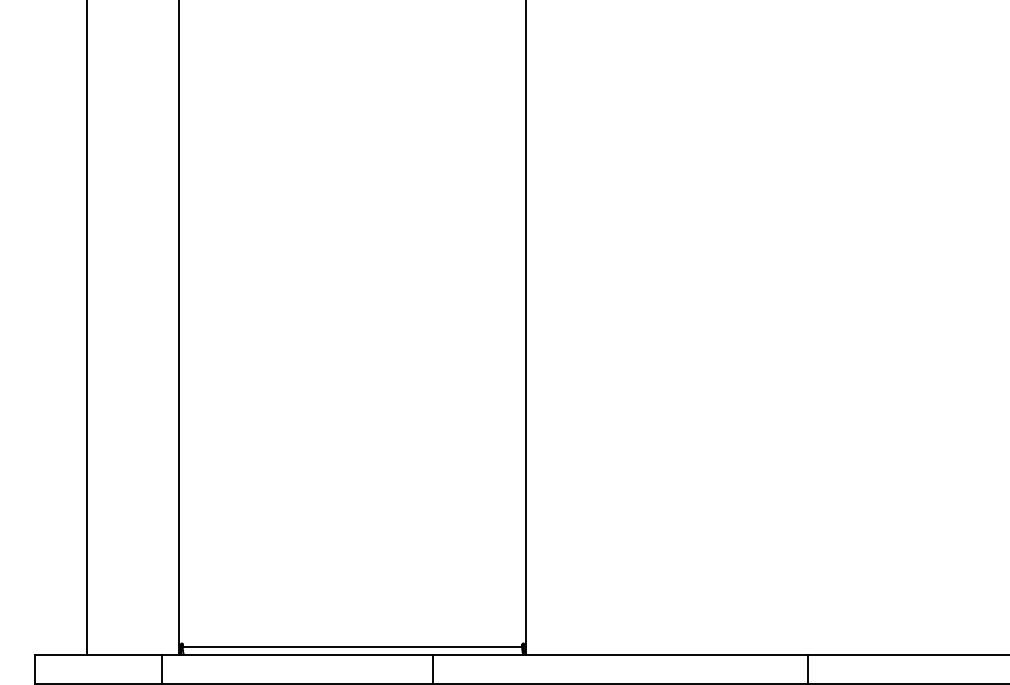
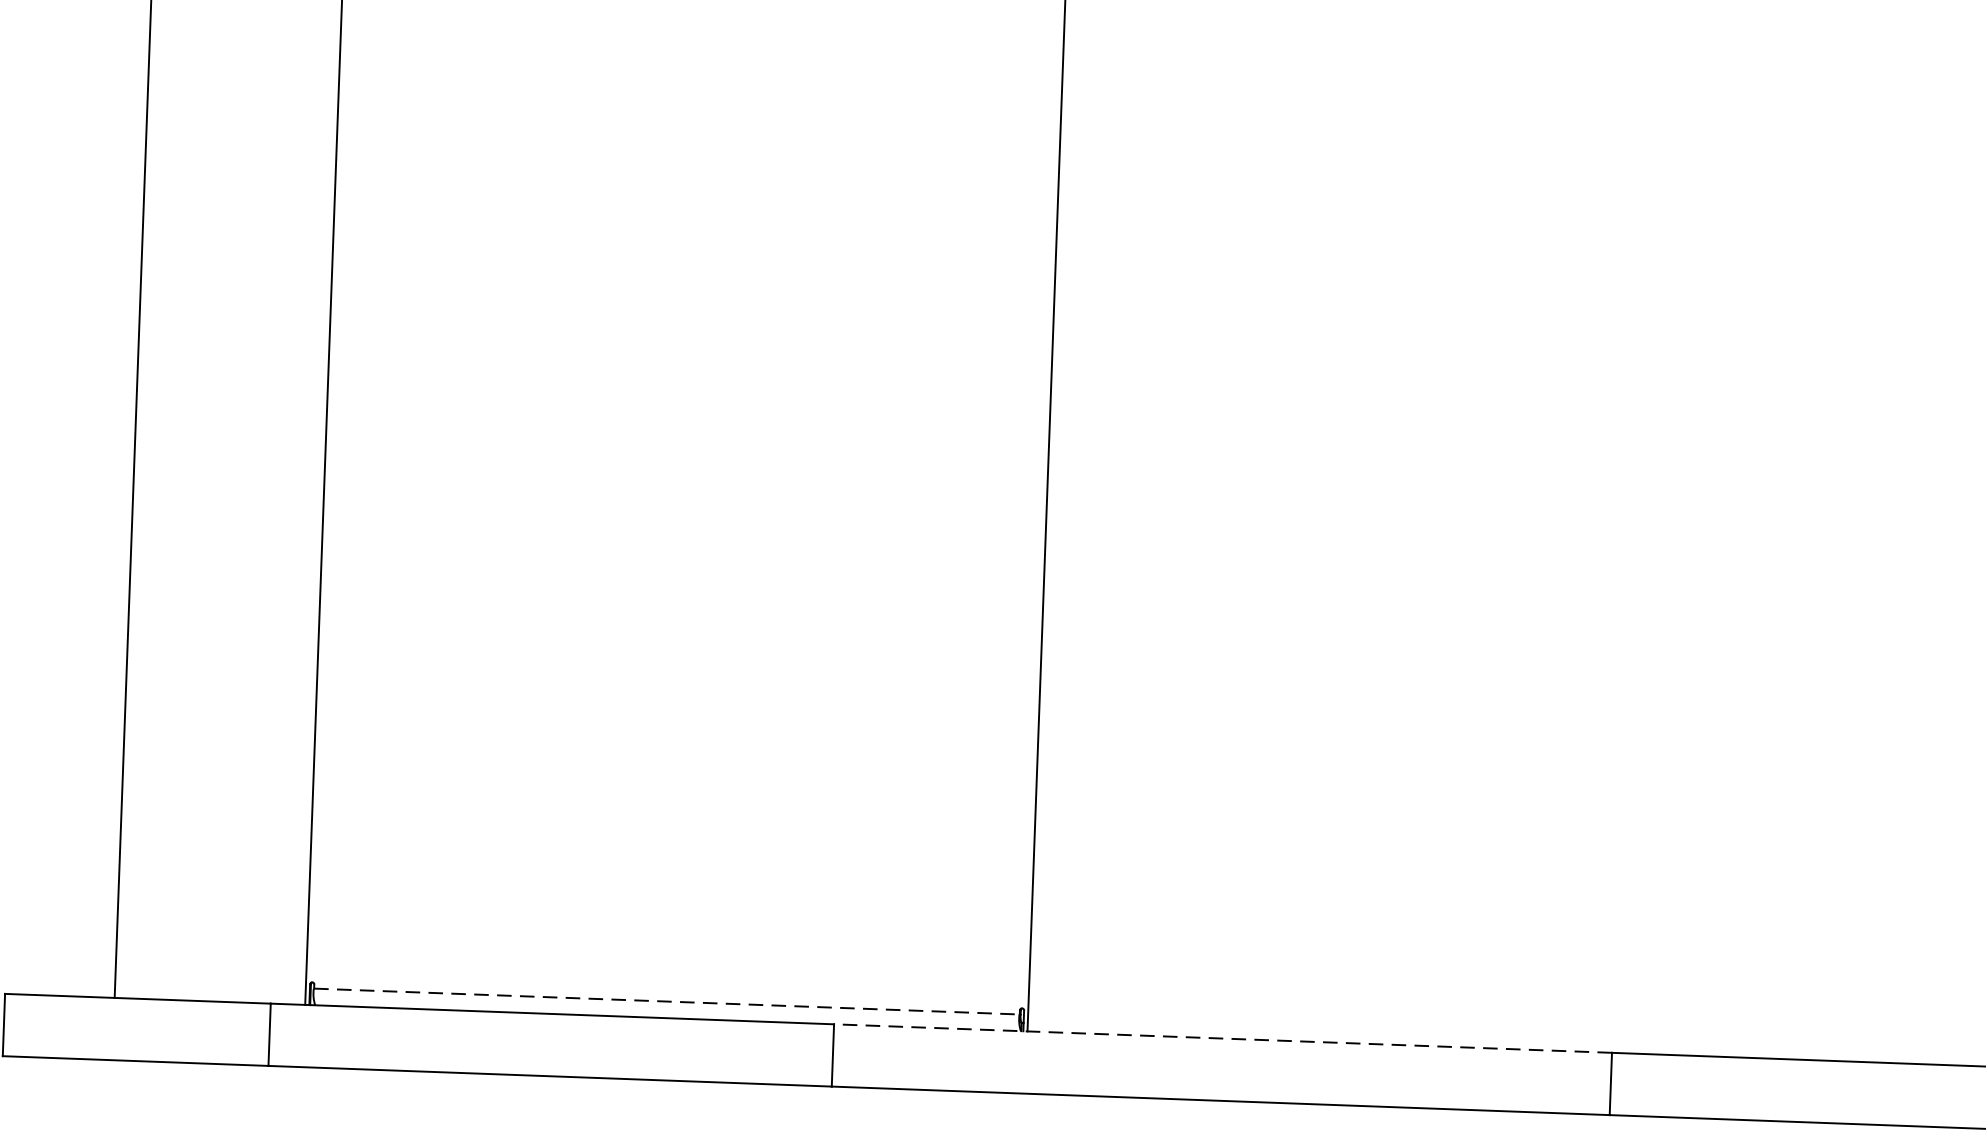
line: (352, 646) -> (666, 1001), solid -> dashed
line: (620, 654) -> (1223, 1038), solid -> dashed

